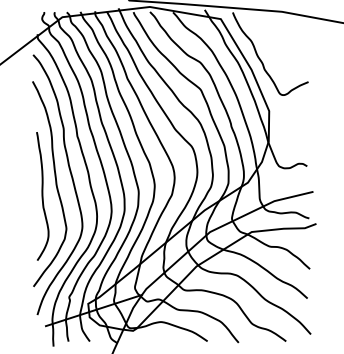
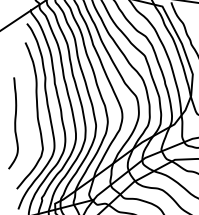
curve: (42, 196) -> (15, 123), moved

